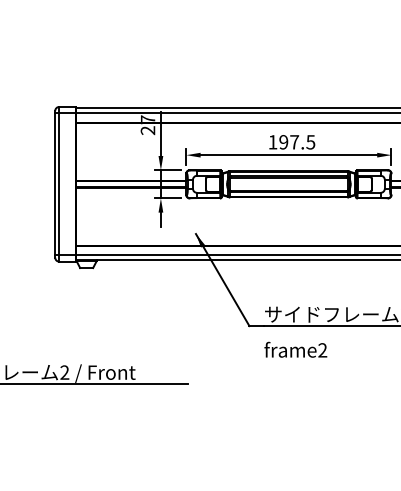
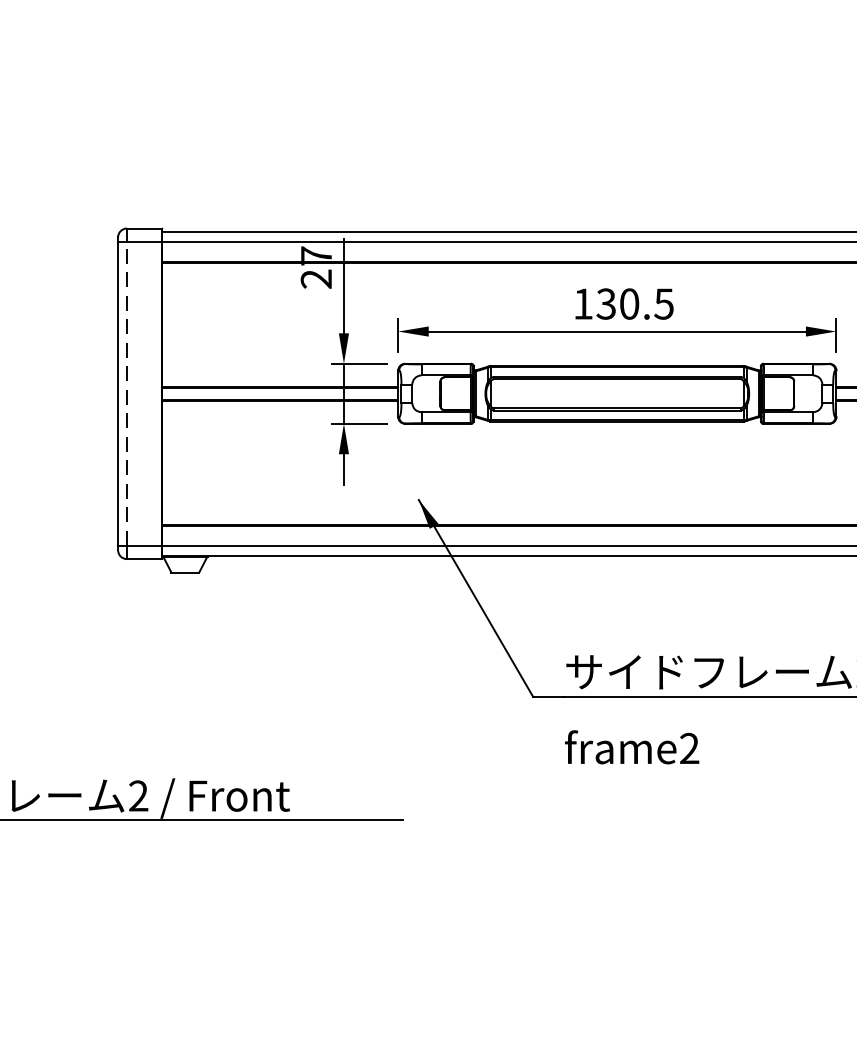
text: (289, 142) -> (618, 304), 197.5 -> 130.5
line: (59, 183) -> (127, 392), solid -> dashed

